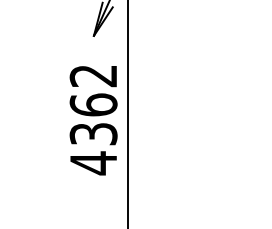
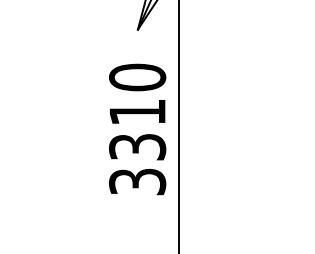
text: (93, 119) -> (137, 129), 4362 -> 3310

